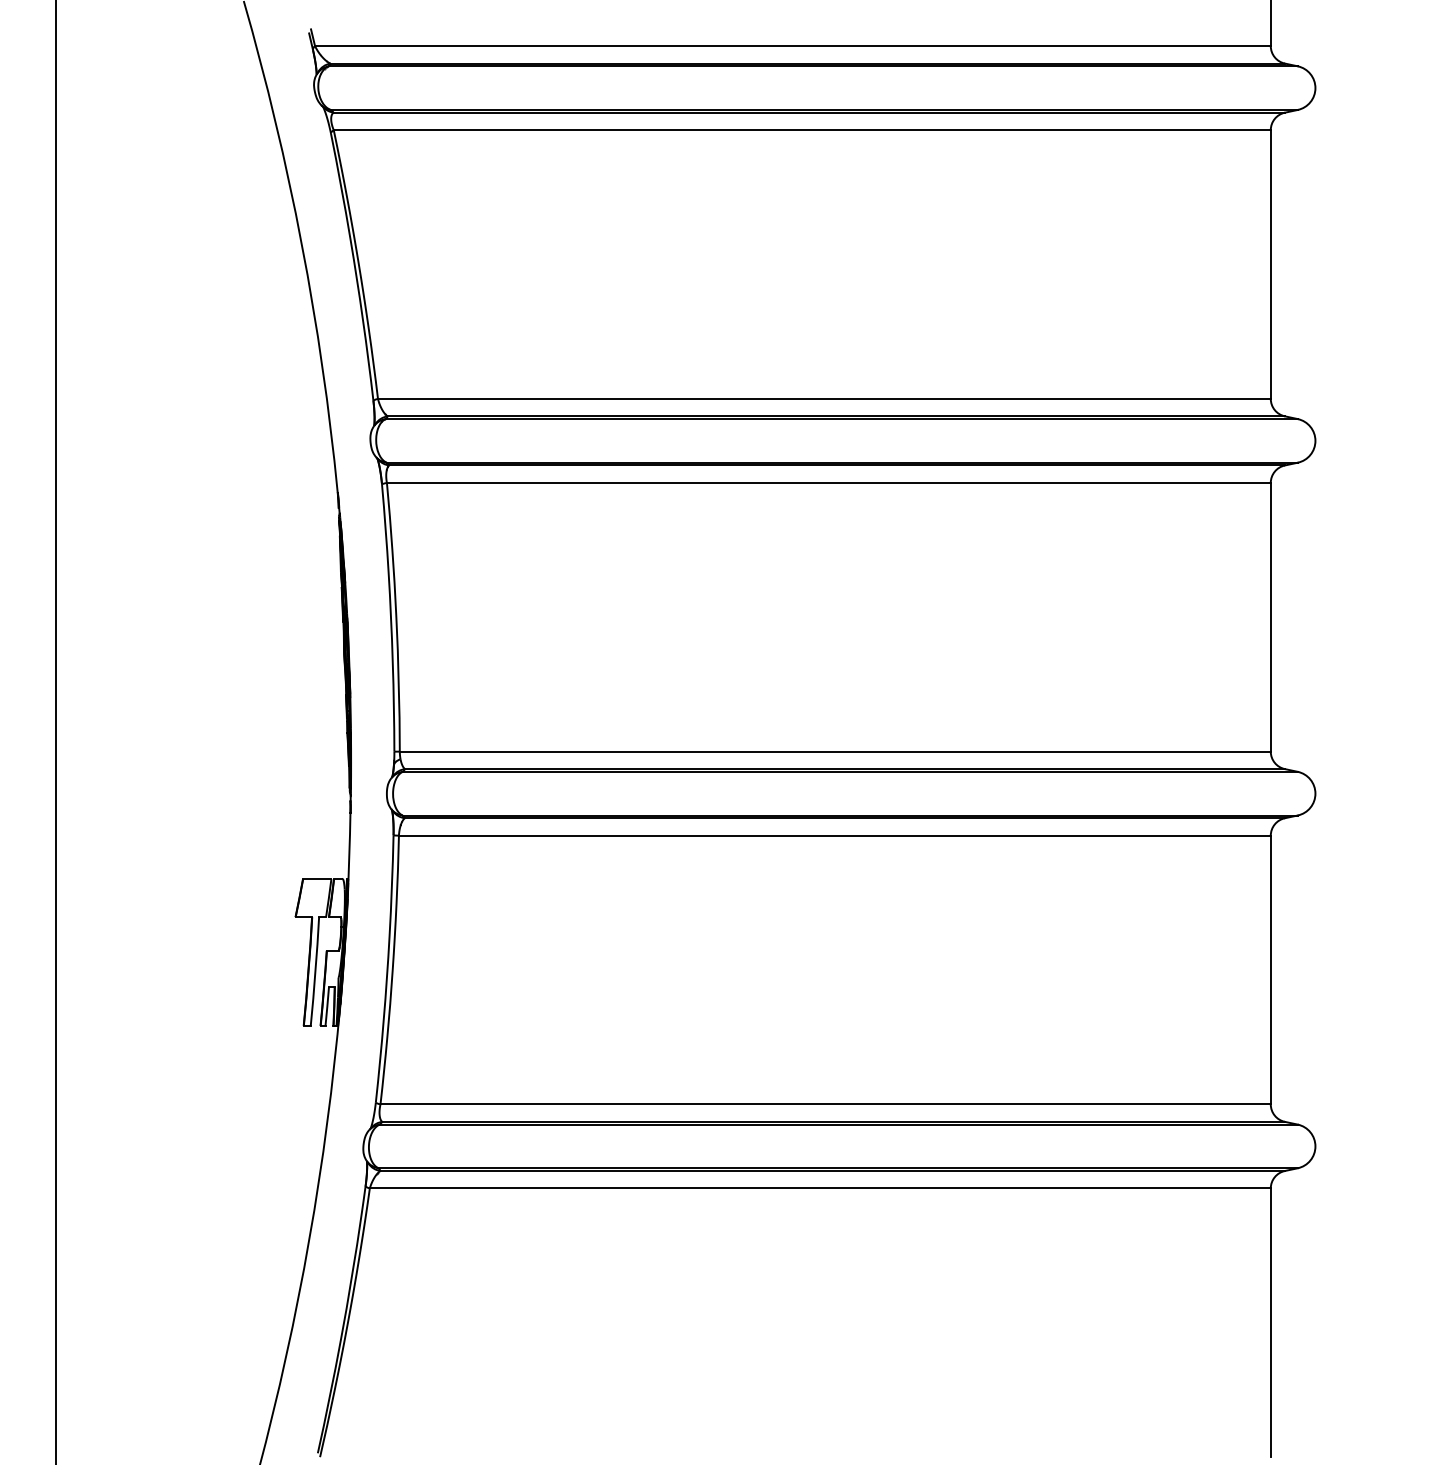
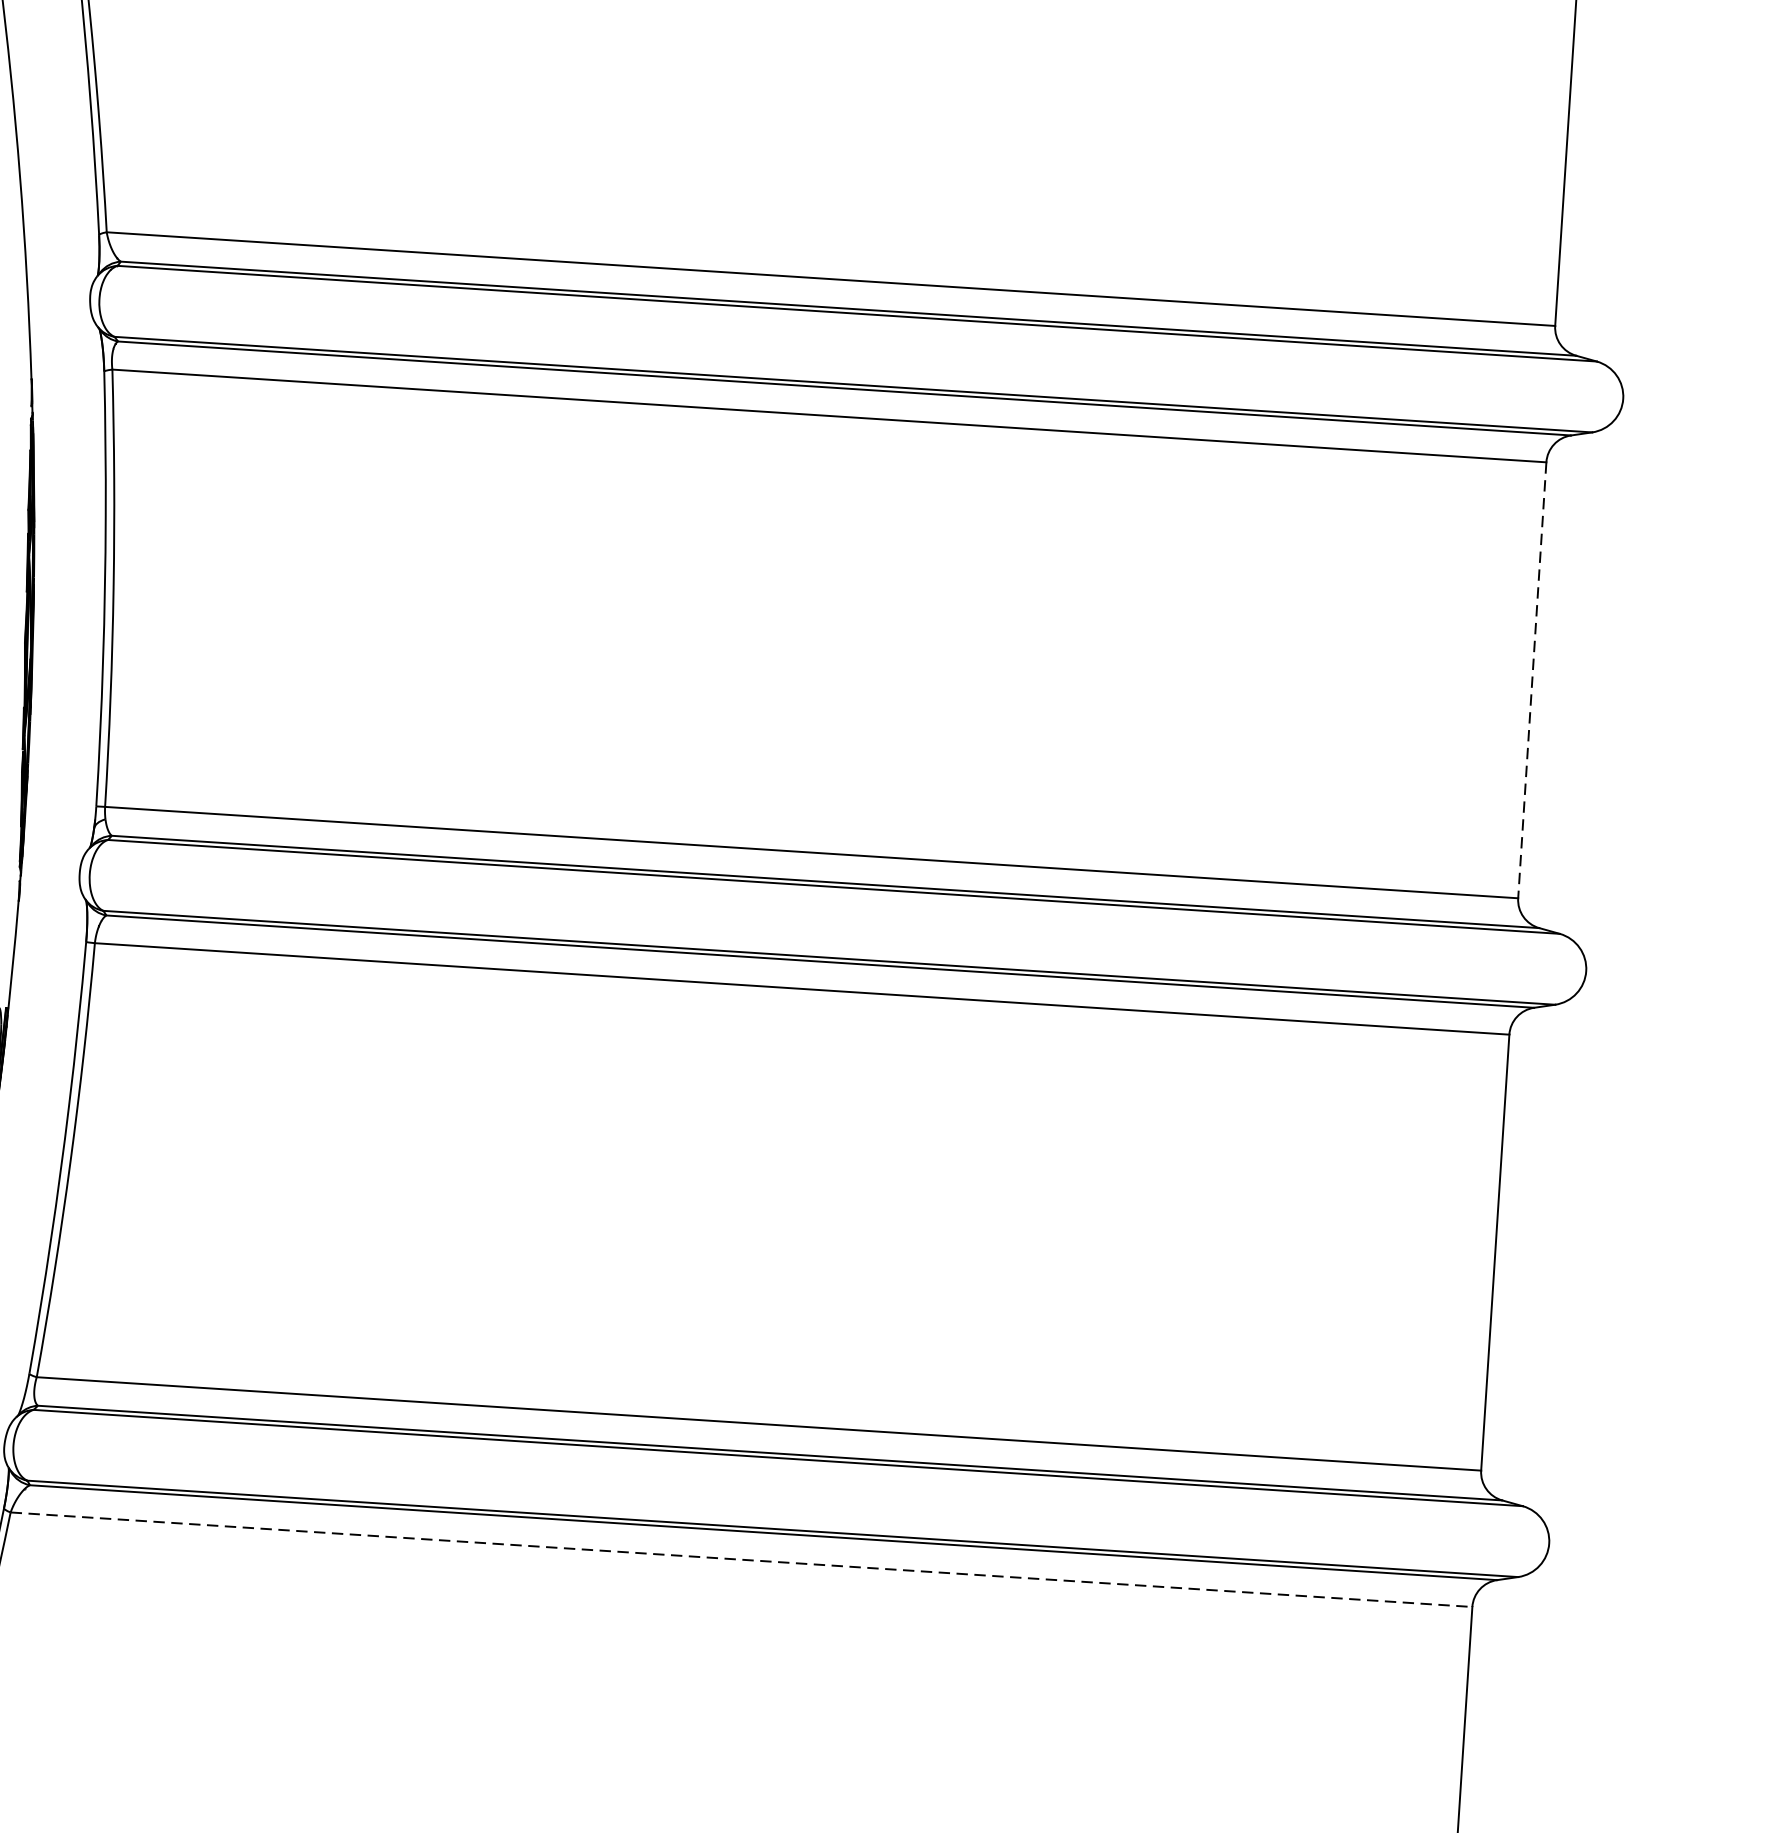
line: (1270, 617) -> (1531, 680), solid -> dashed
line: (820, 1188) -> (741, 1559), solid -> dashed

